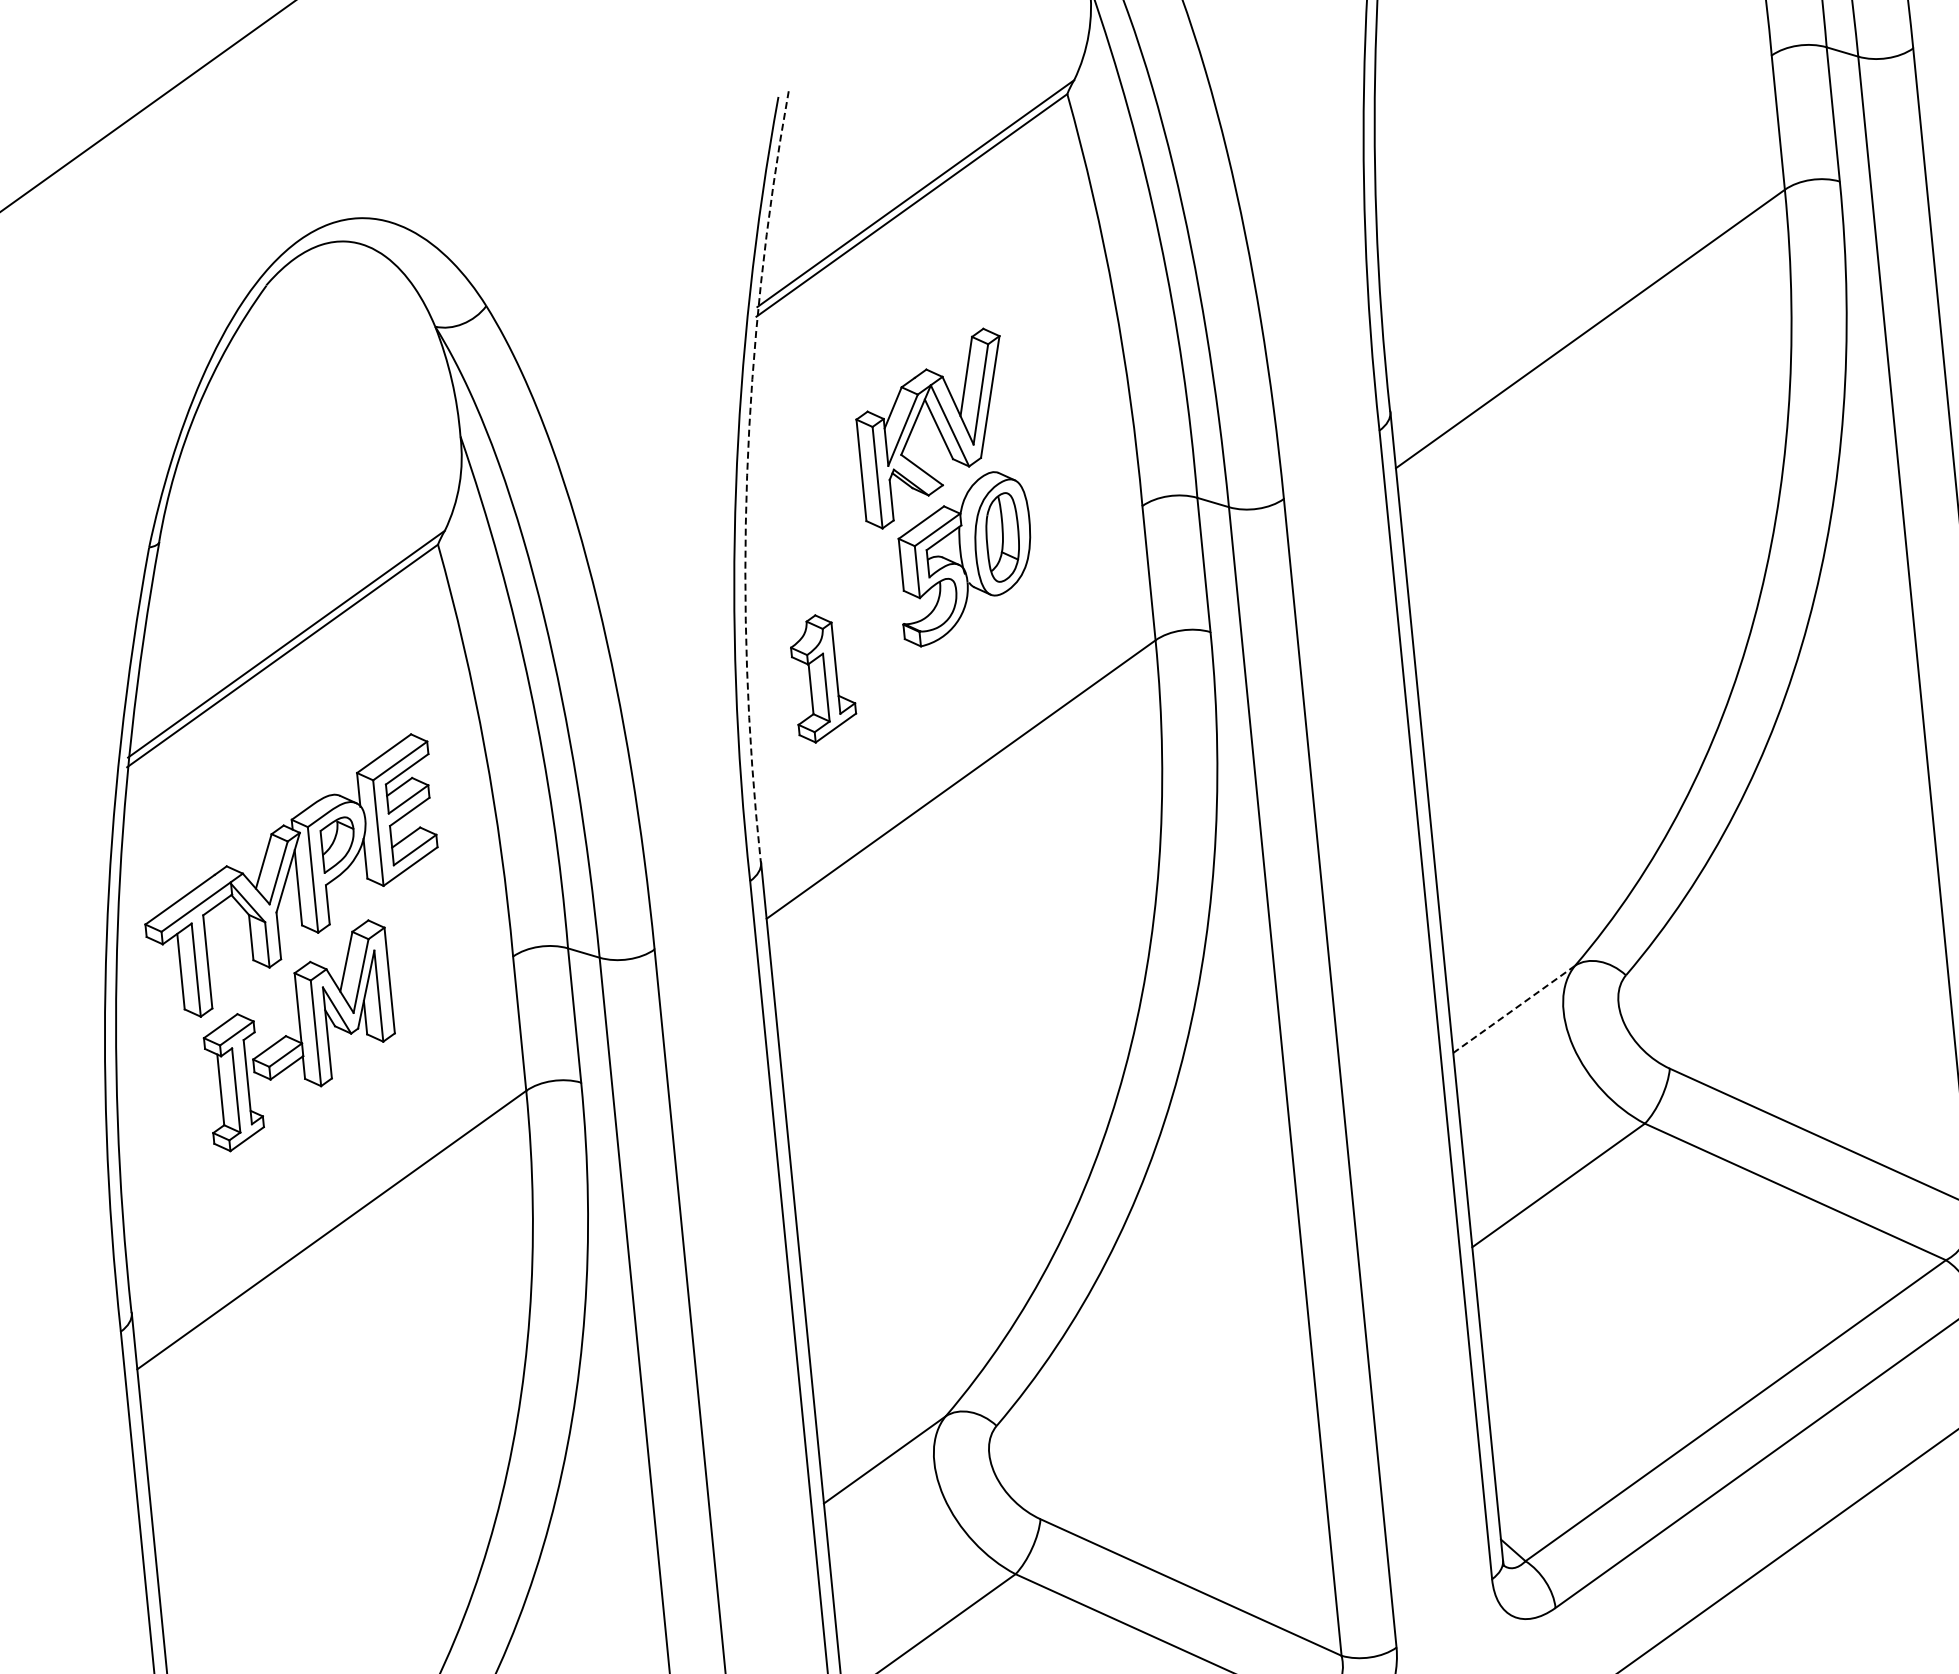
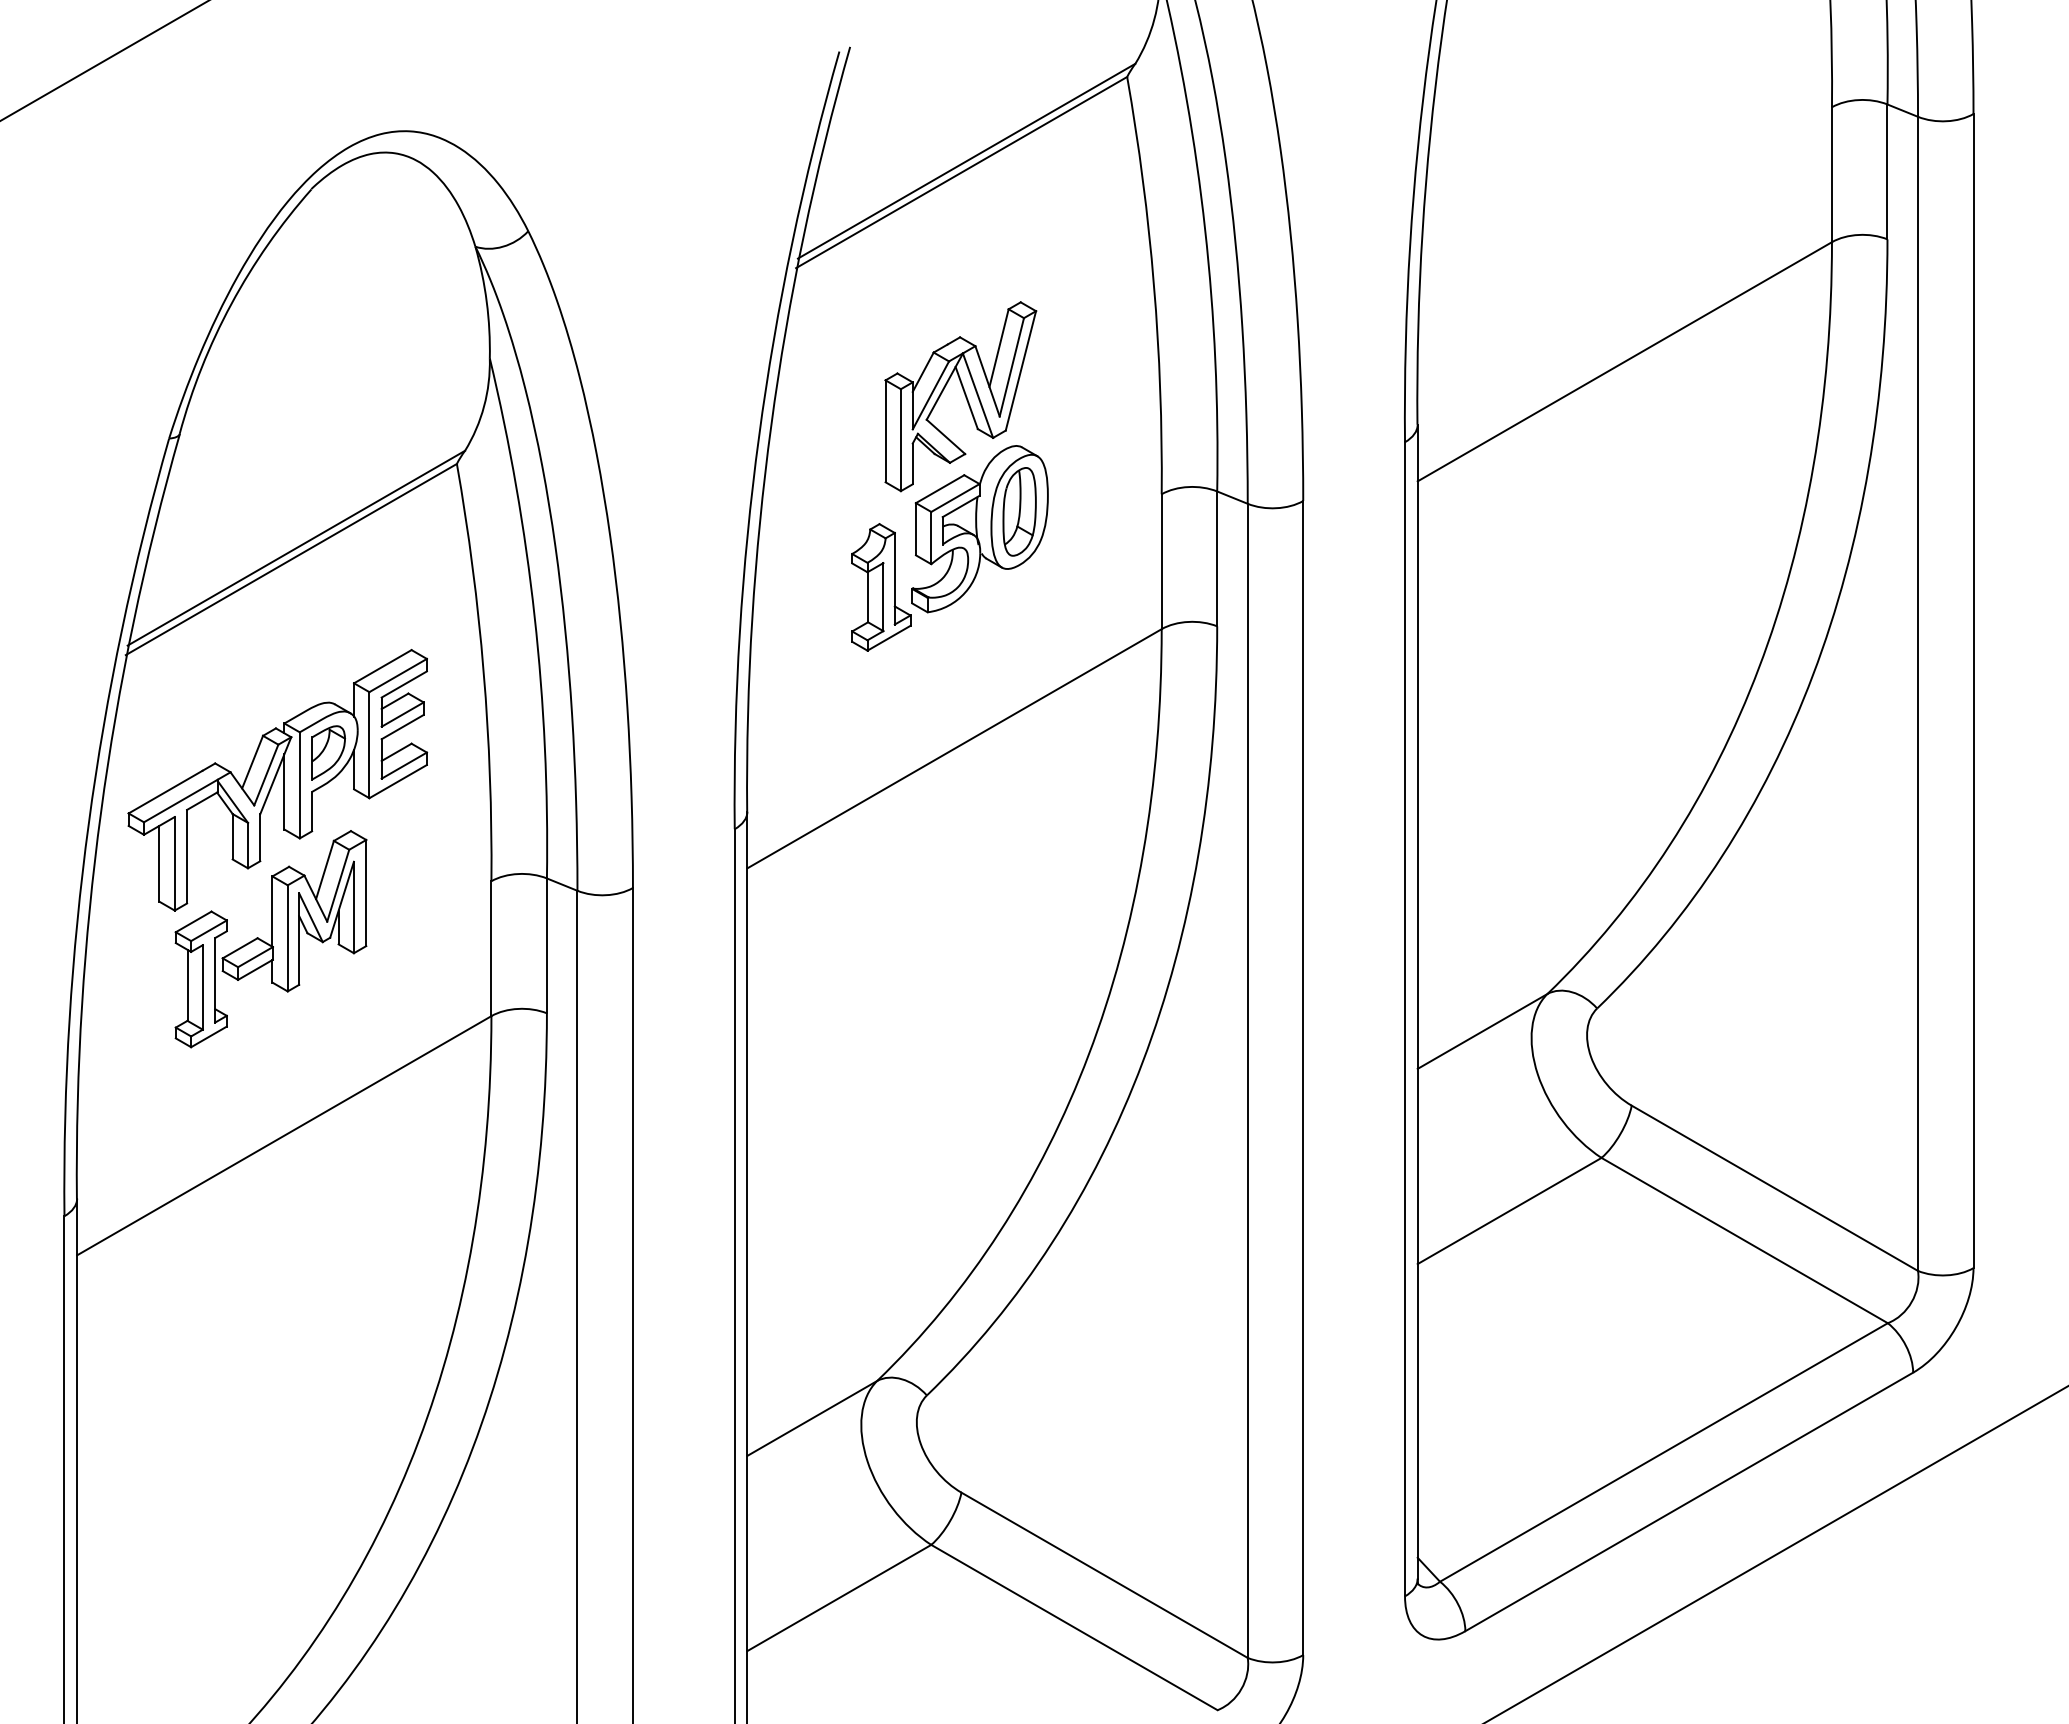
arc: (747, 475) -> (771, 425), dashed -> solid
part: (823, 678) -> (881, 587), moved
line: (1514, 1009) -> (1482, 1031), dashed -> solid

